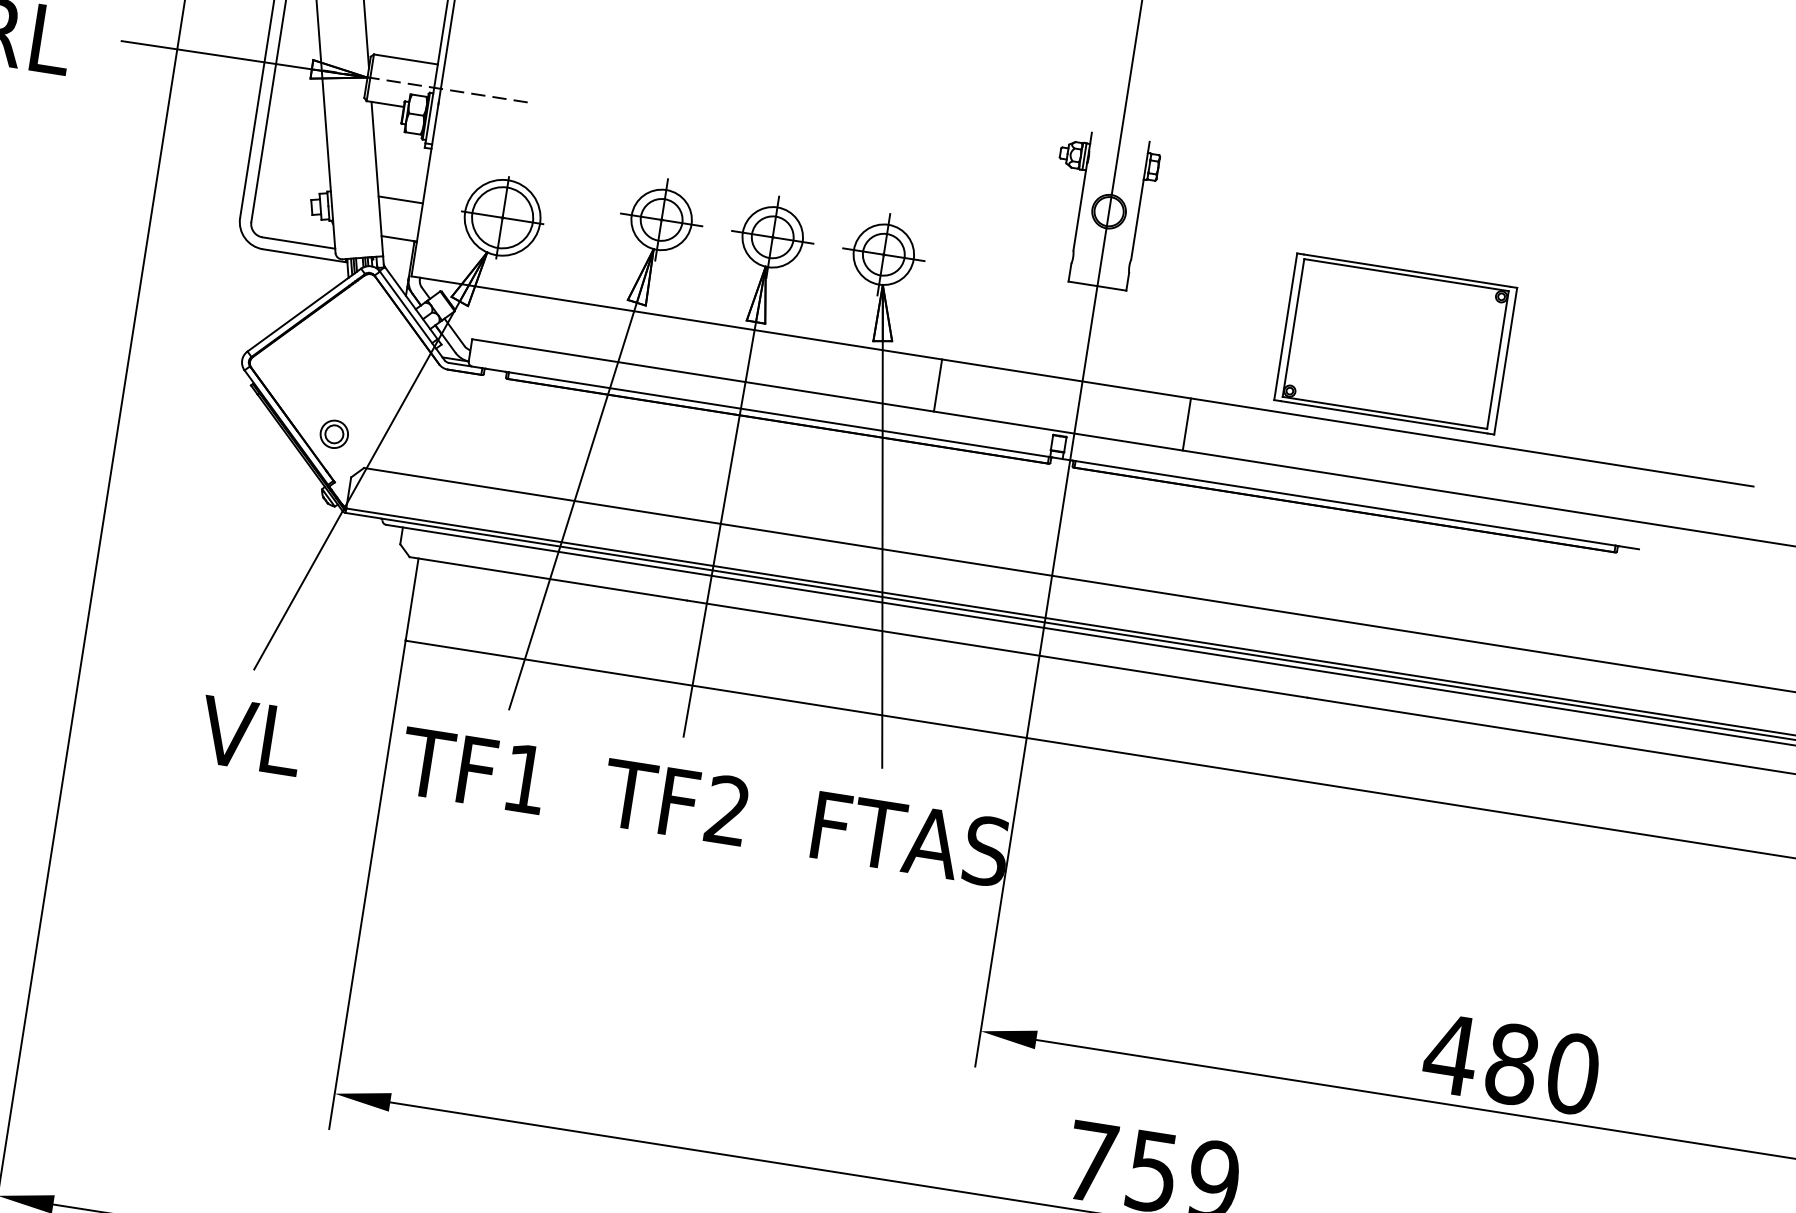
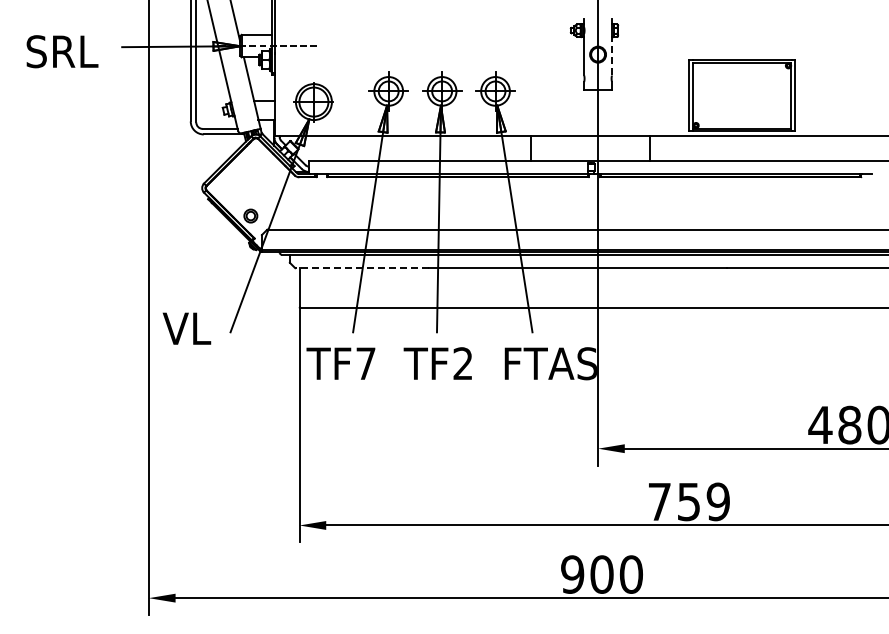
line: (1136, 217) -> (611, 55), solid -> dashed
line: (547, 579) -> (361, 268), solid -> dashed
text: (250, 735) -> (186, 328), moved
text: (524, 778) -> (365, 363), TF1 -> TF7

